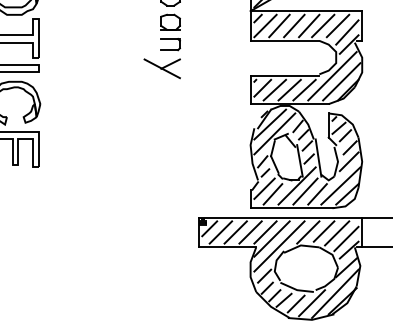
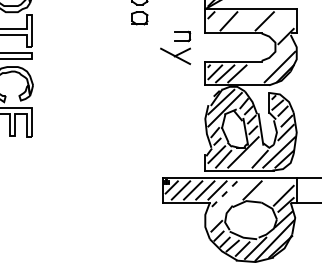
line: (265, 25) -> (217, 20), removed
line: (294, 25) -> (241, 20), removed
line: (309, 25) -> (253, 20), removed
line: (337, 25) -> (276, 20), removed
line: (347, 32) -> (284, 26), removed
part: (158, 65) -> (172, 53), moved
line: (332, 76) -> (272, 62), removed
line: (304, 89) -> (249, 73), removed
line: (305, 191) -> (250, 156), removed
line: (323, 231) -> (265, 189), removed
line: (337, 233) -> (276, 191), removed
line: (272, 239) -> (223, 196), solid -> dashed
line: (279, 246) -> (228, 201), removed

